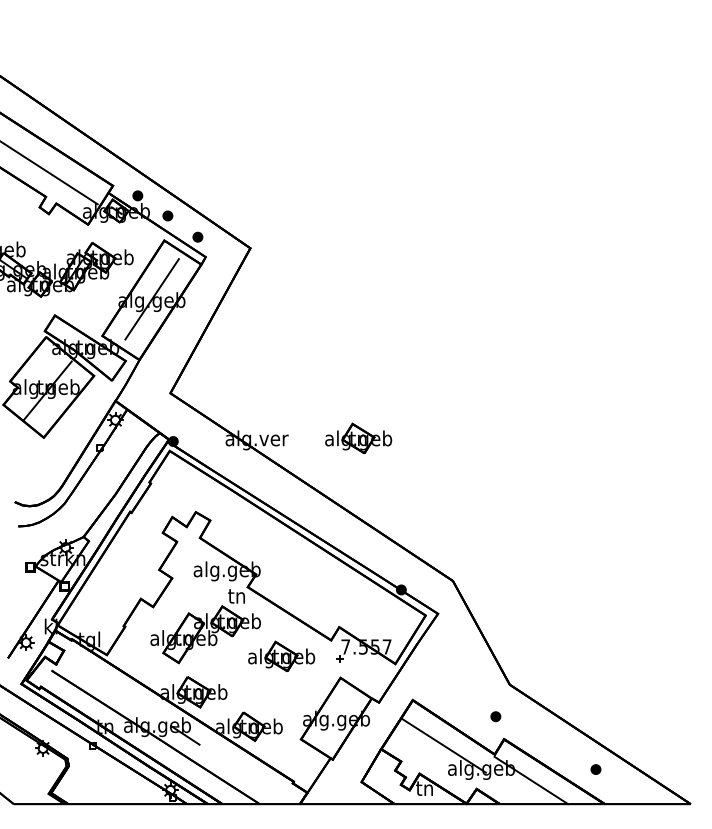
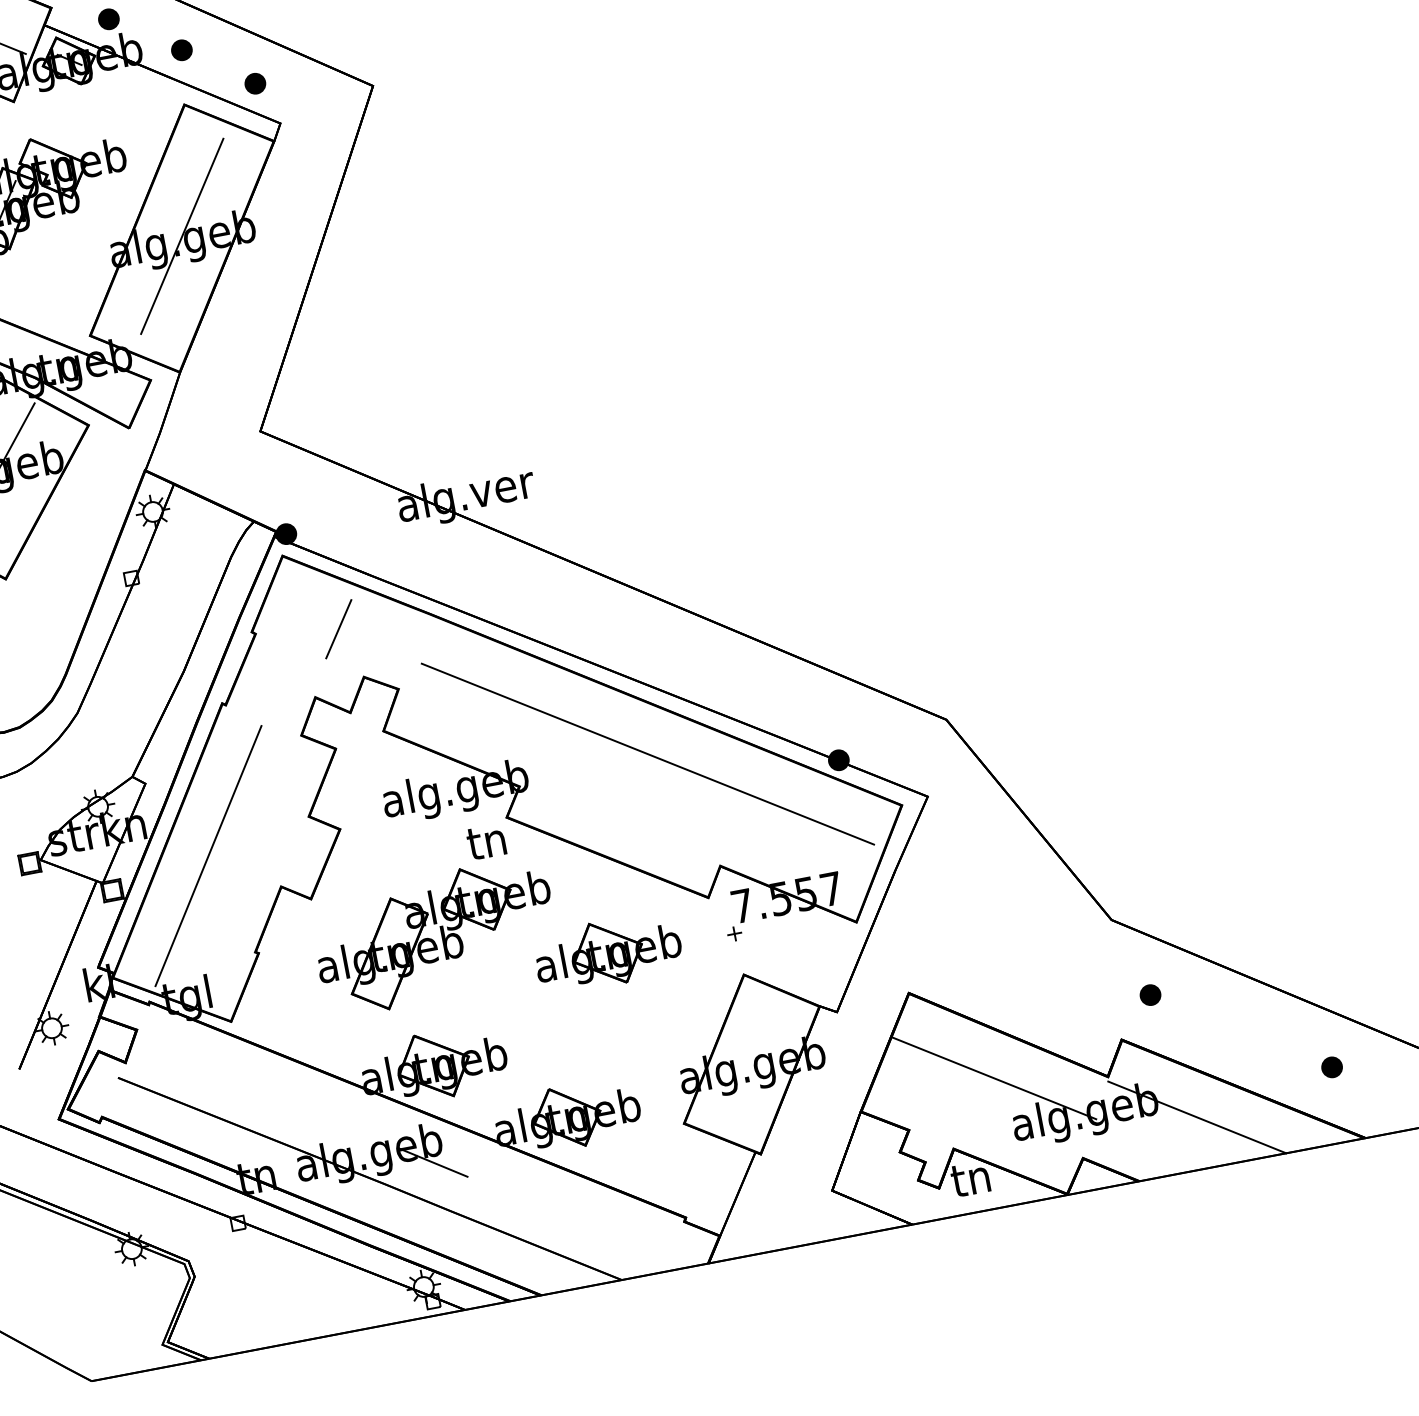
part: (358, 437) -> (683, 449), removed
line: (188, 488) -> (338, 629), added
line: (315, 570) -> (645, 753), added
line: (110, 578) -> (207, 855), added
part: (495, 716) -> (1149, 994), moved

